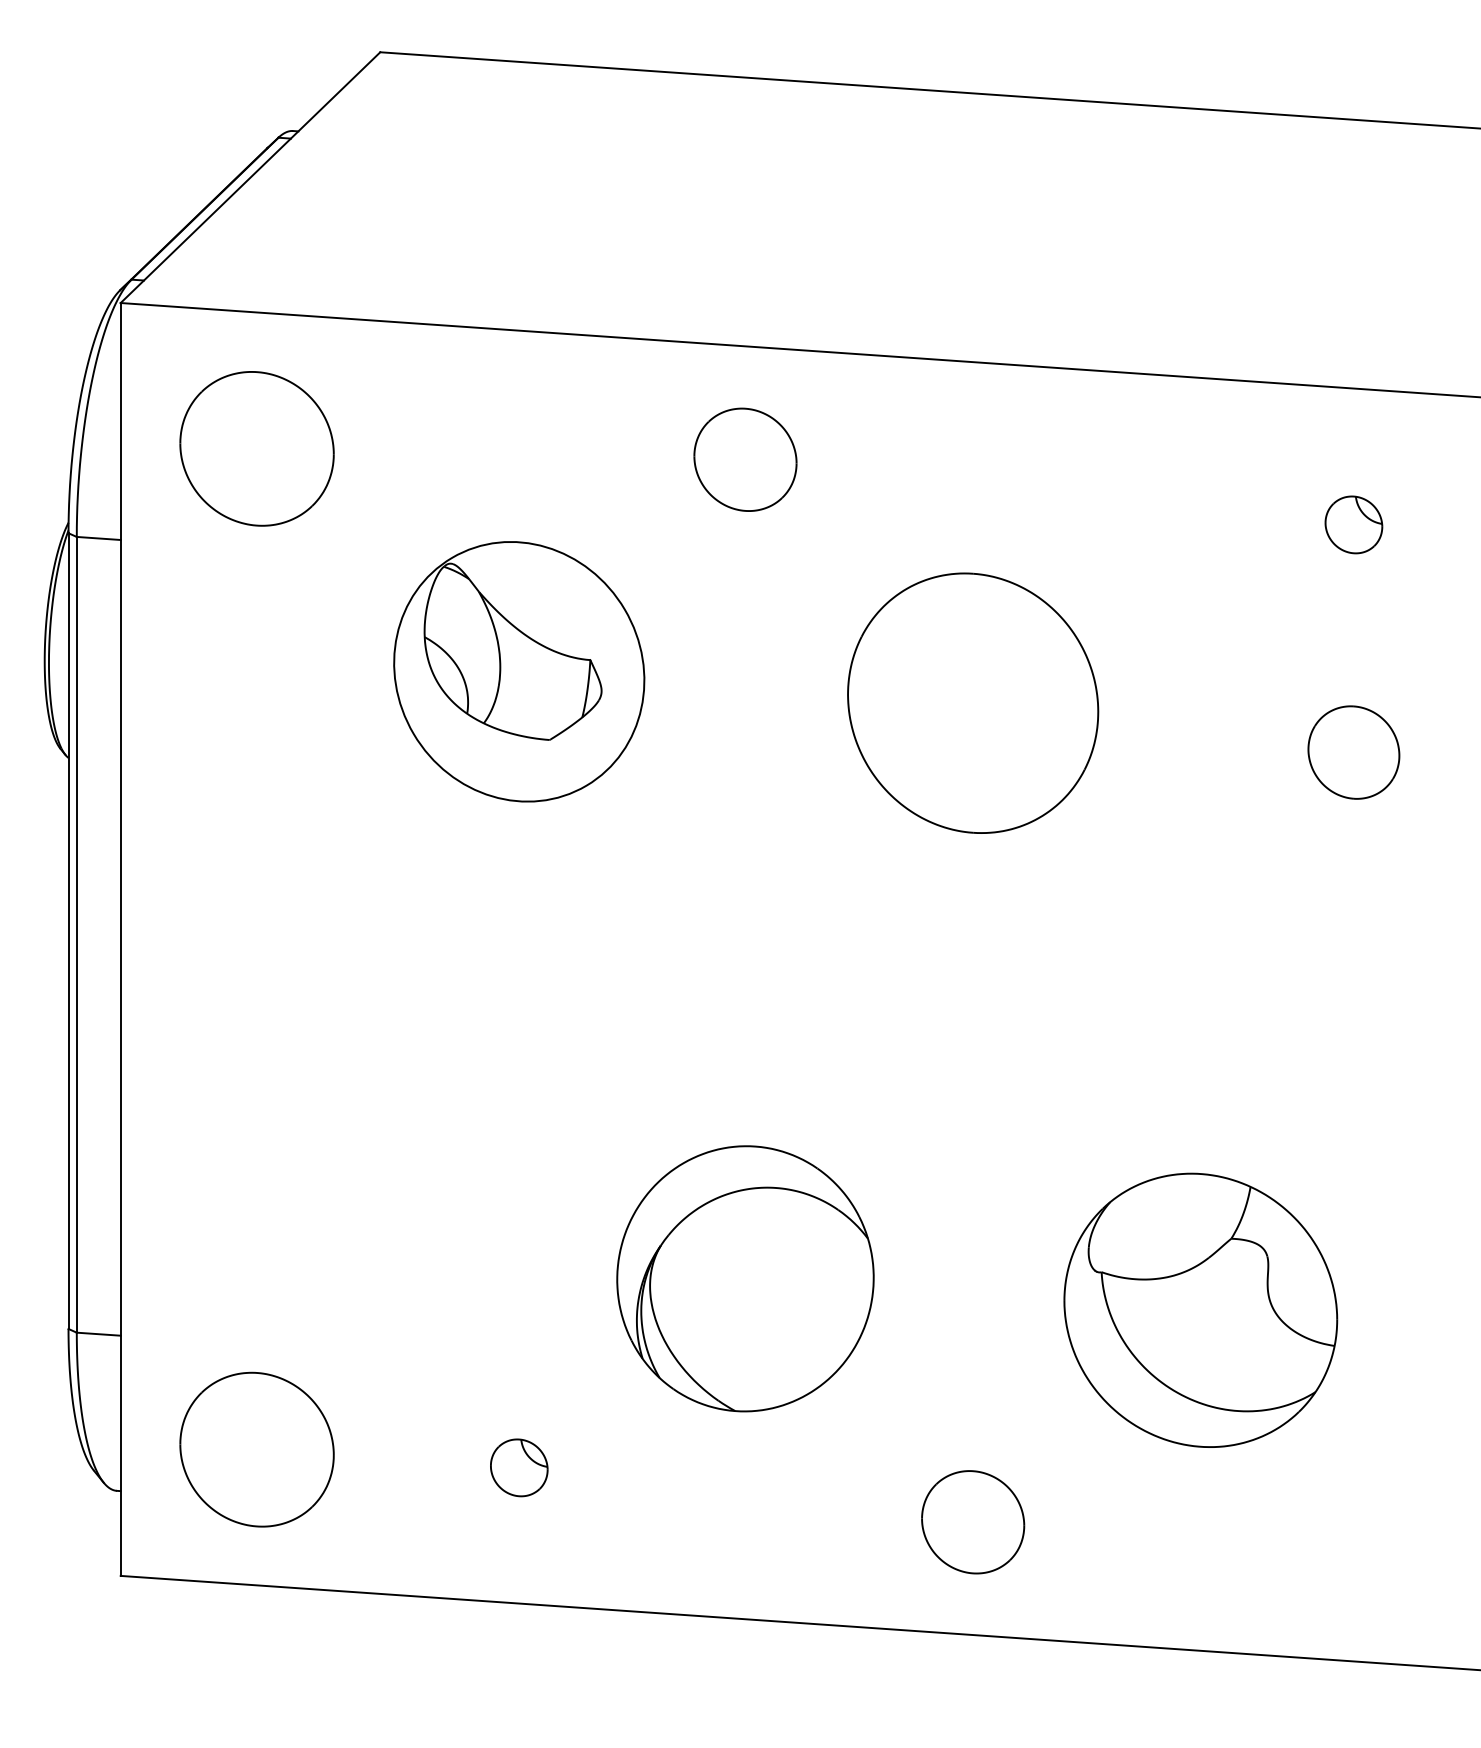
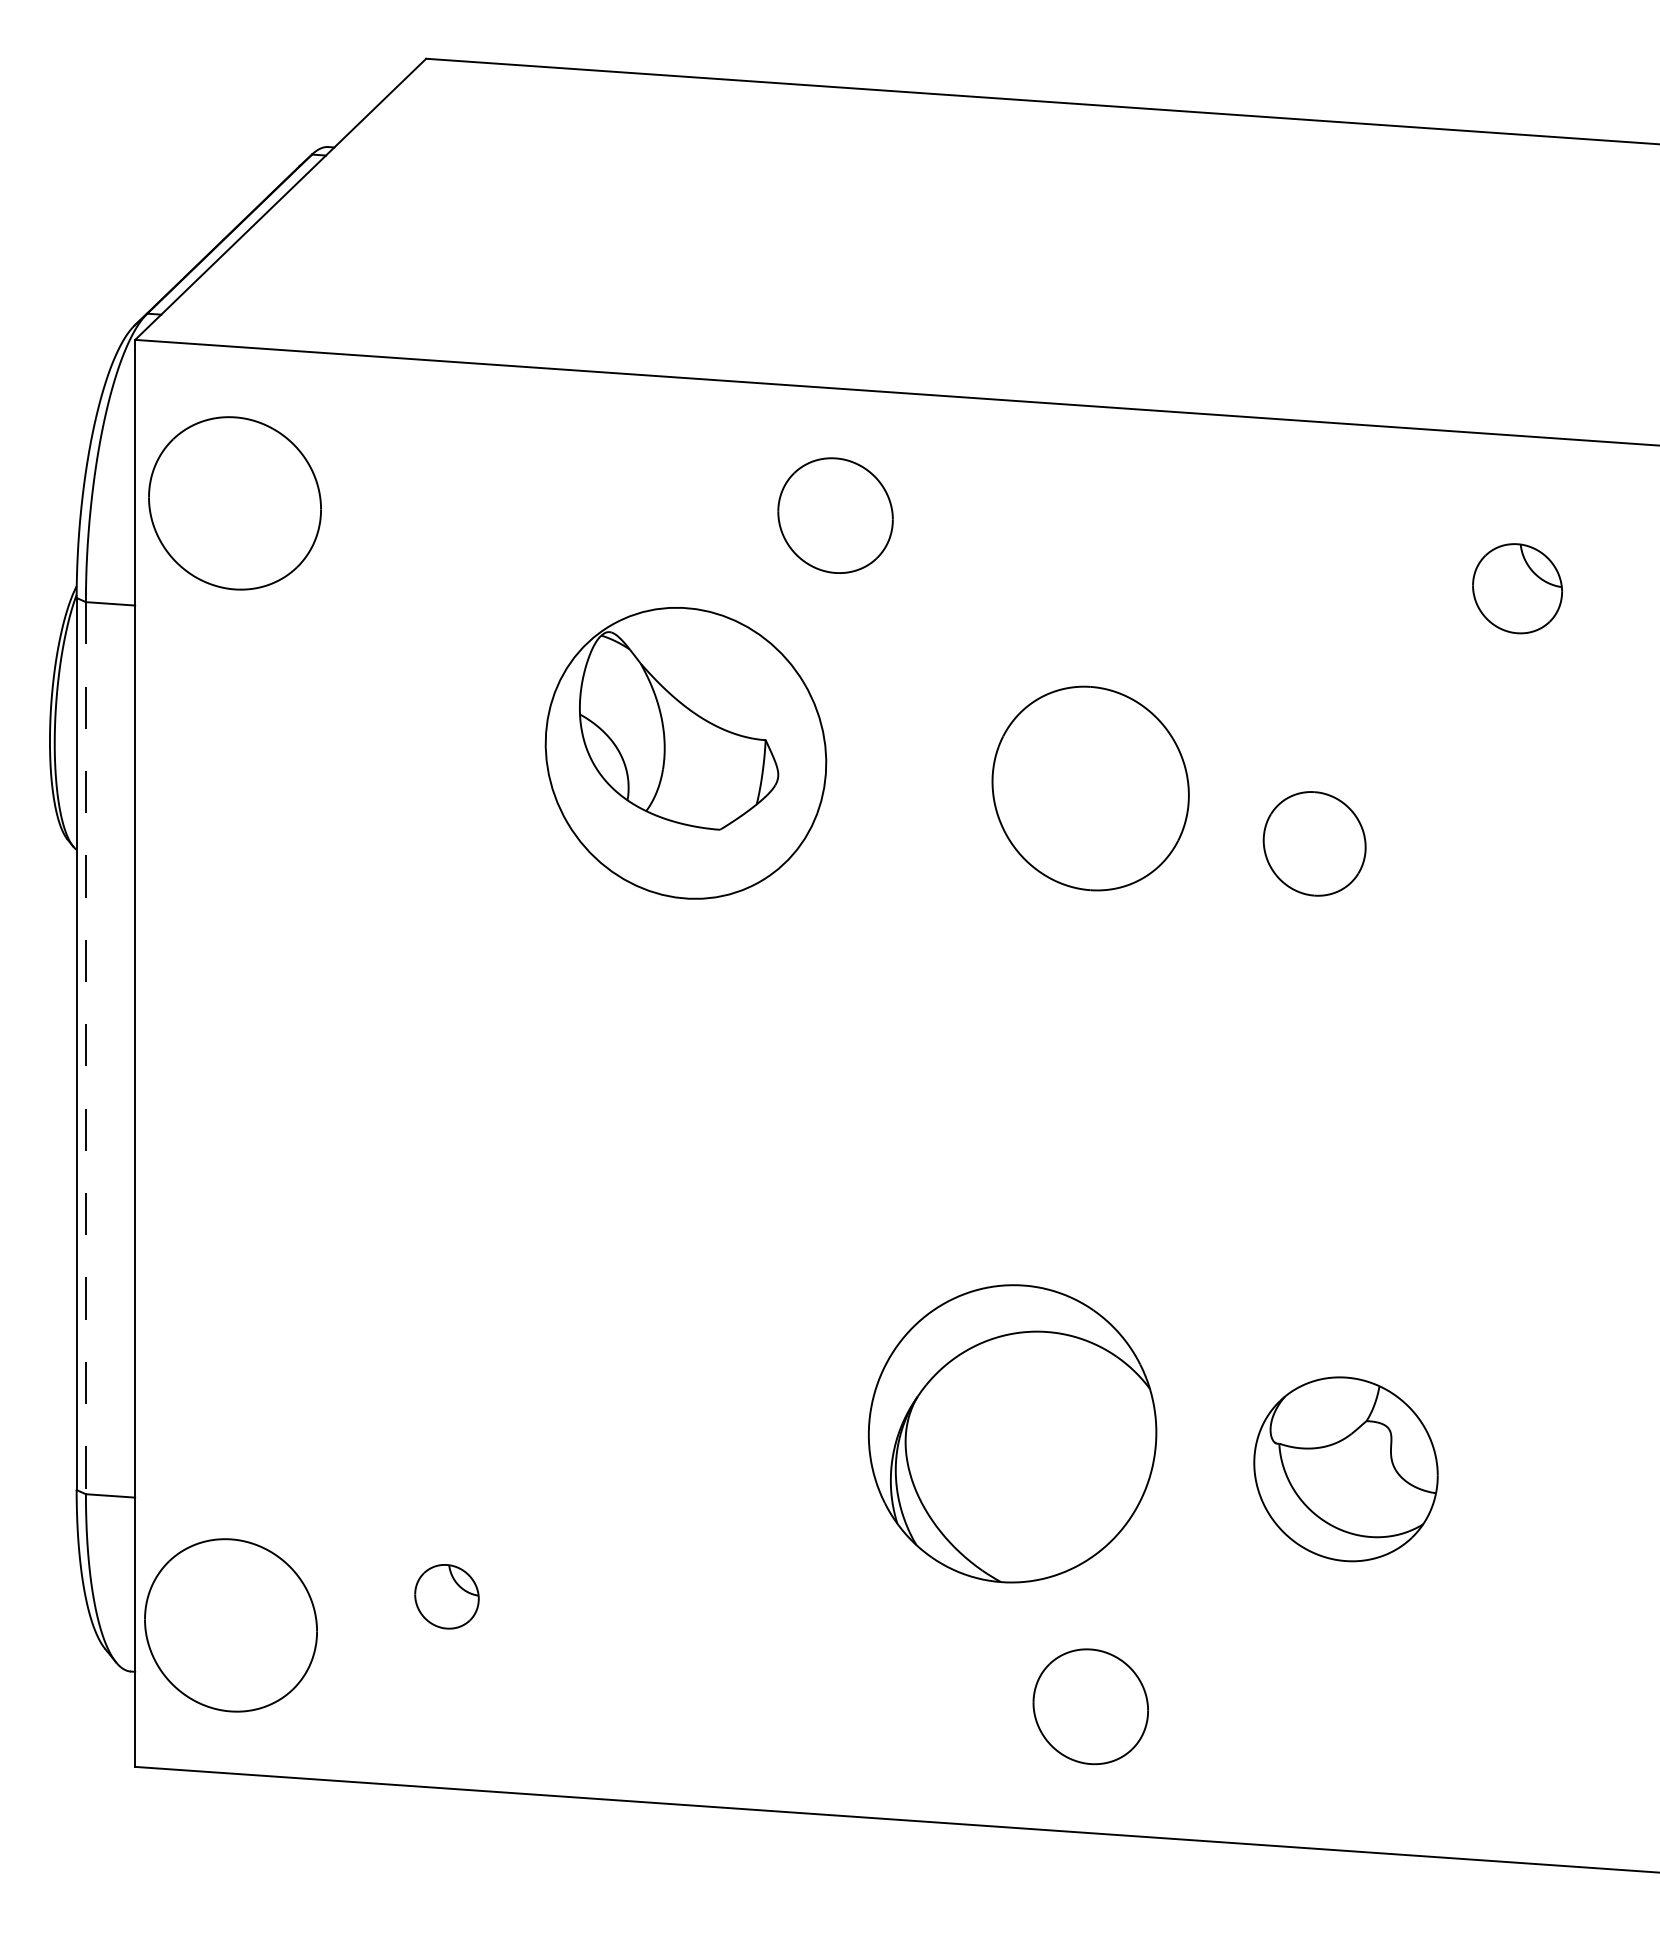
part: (256, 448) -> (234, 503), moved
part: (1353, 524) -> (1517, 588), size x1.4
part: (518, 671) -> (685, 753), moved
part: (972, 703) -> (1090, 788), size x0.7
part: (1353, 752) -> (1314, 843), moved
line: (76, 935) -> (85, 1048), solid -> dashed
part: (745, 1278) -> (1012, 1433), moved
part: (1200, 1310) -> (1345, 1469), size x0.6
part: (256, 1449) -> (230, 1625), moved
part: (518, 1467) -> (446, 1596), moved

